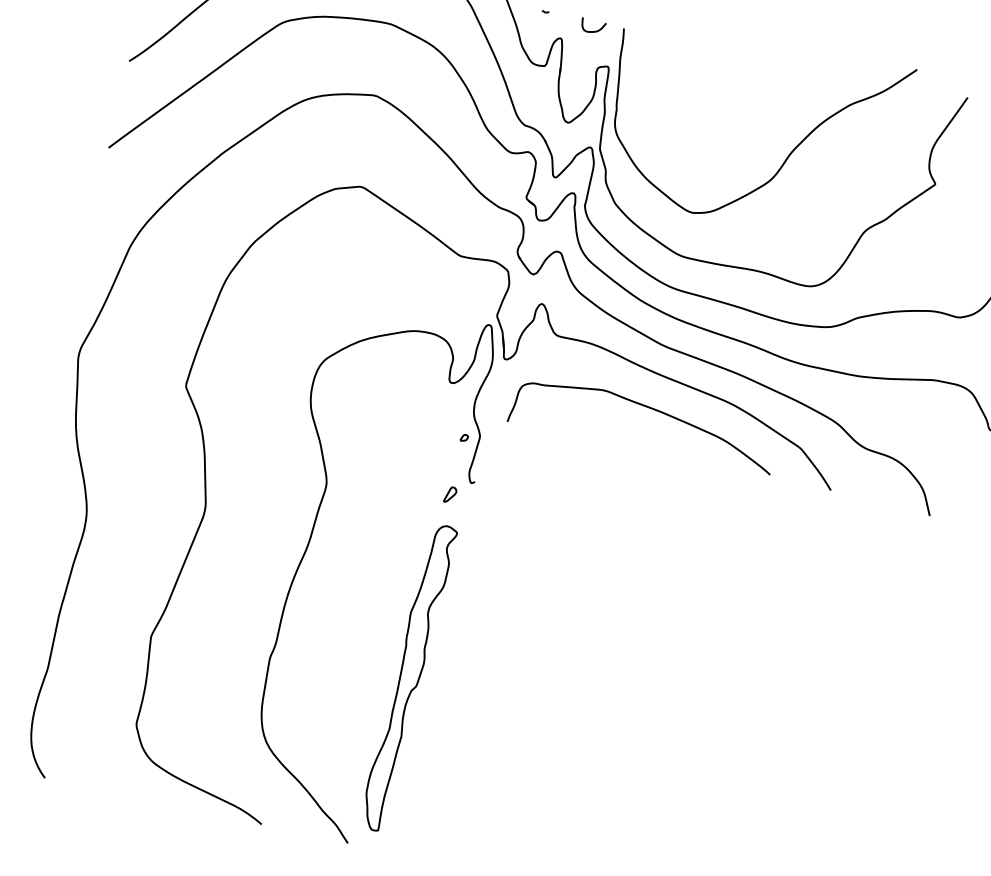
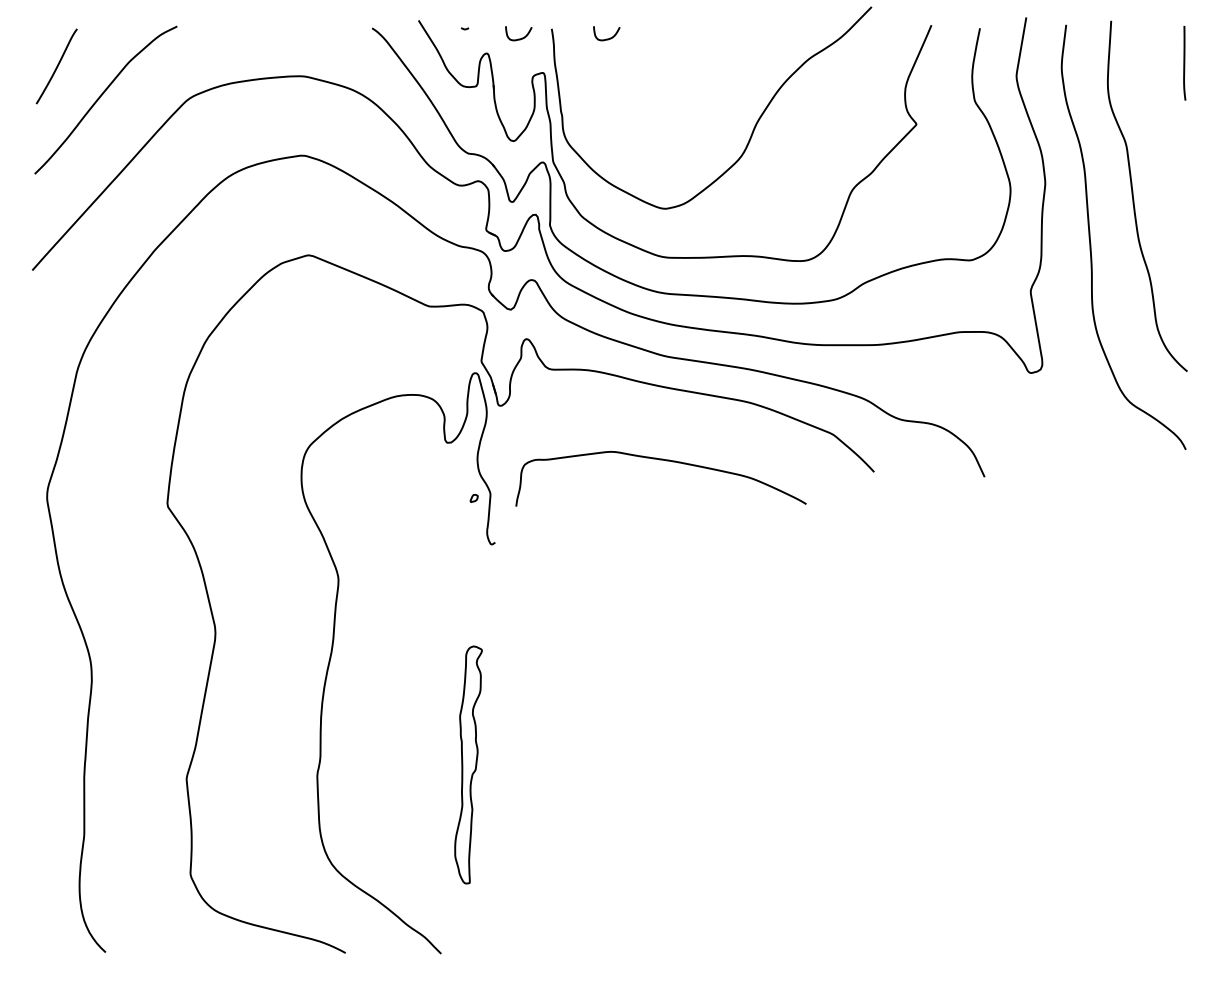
curve: (671, 47) -> (606, 38), added
curve: (646, 407) -> (660, 460), moved
part: (449, 494) -> (471, 561), removed
part: (408, 677) -> (468, 764), size x0.7

